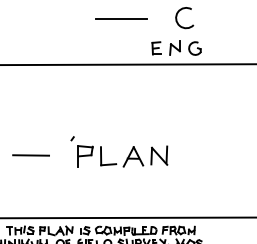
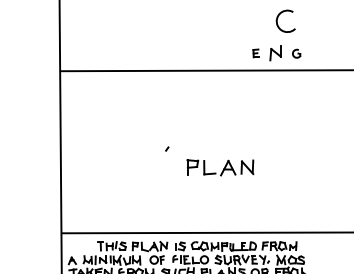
line: (122, 19) -> (219, 22), removed
part: (156, 48) -> (255, 53), size x0.6
part: (194, 48) -> (296, 53), size x0.6
line: (31, 155) -> (123, 166), removed
part: (122, 156) -> (220, 167), size x0.7

